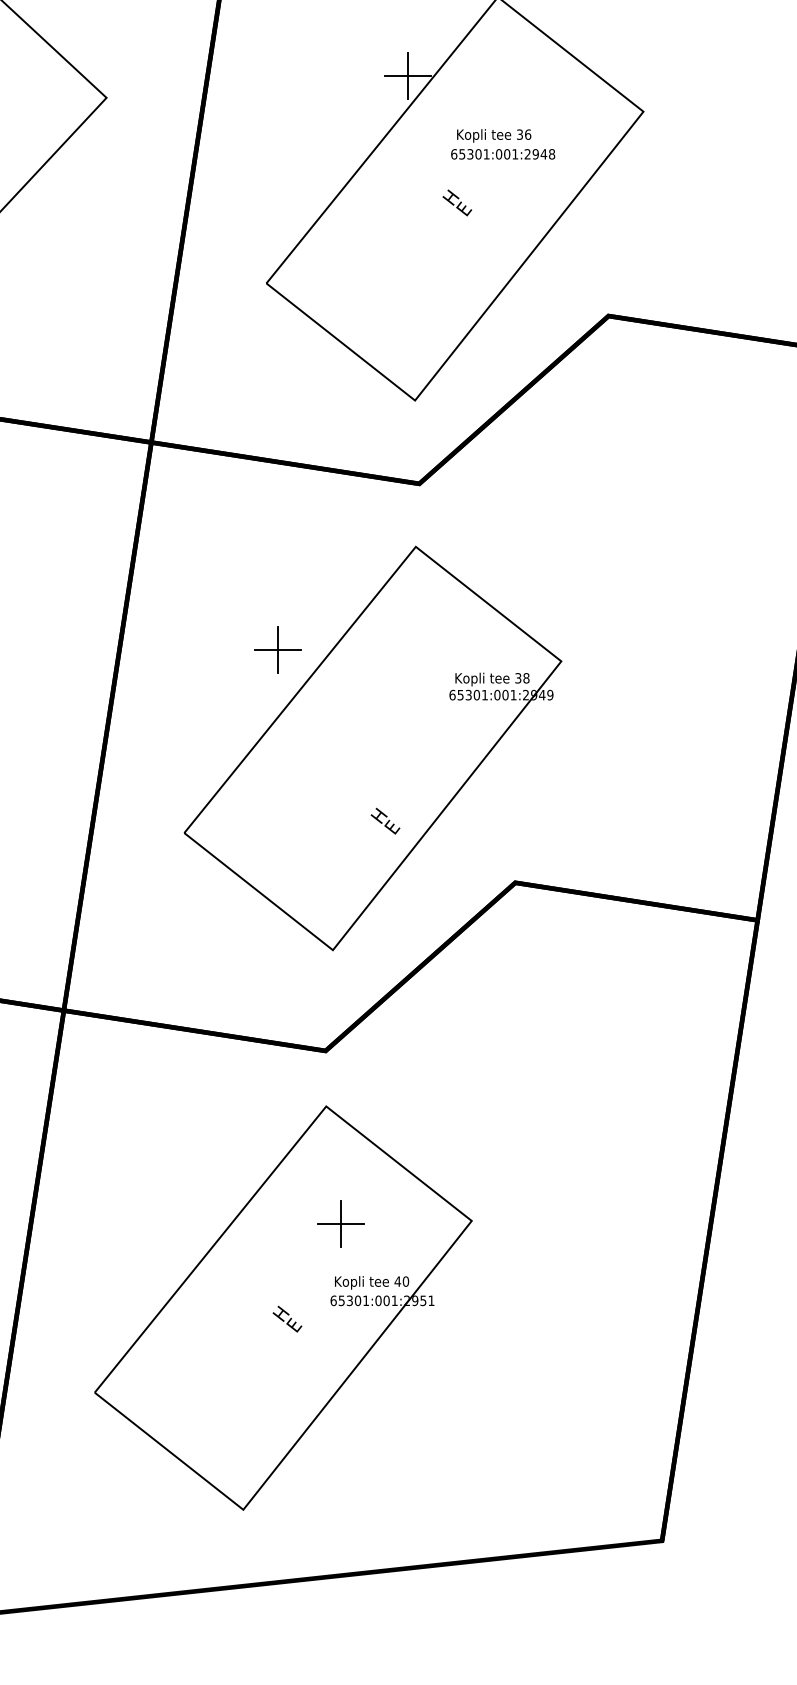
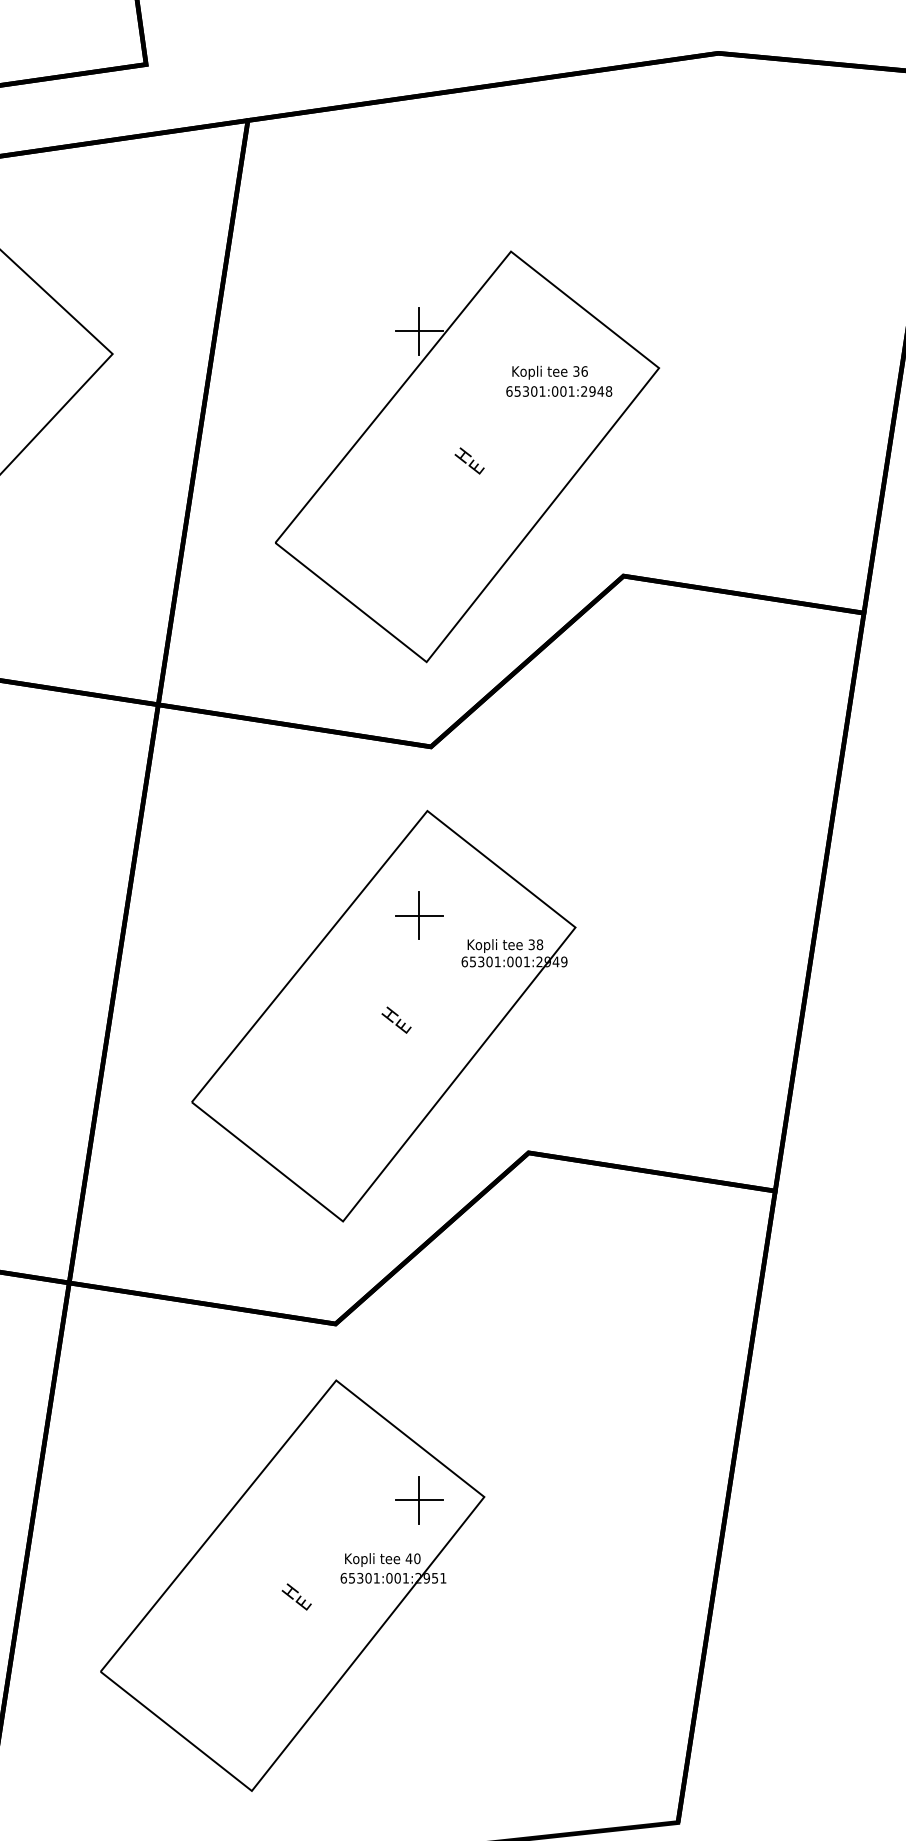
text: (503, 143) -> (559, 380), moved
part: (278, 649) -> (419, 915), moved
text: (385, 820) -> (396, 1019), moved
part: (341, 1224) -> (419, 1500), moved

